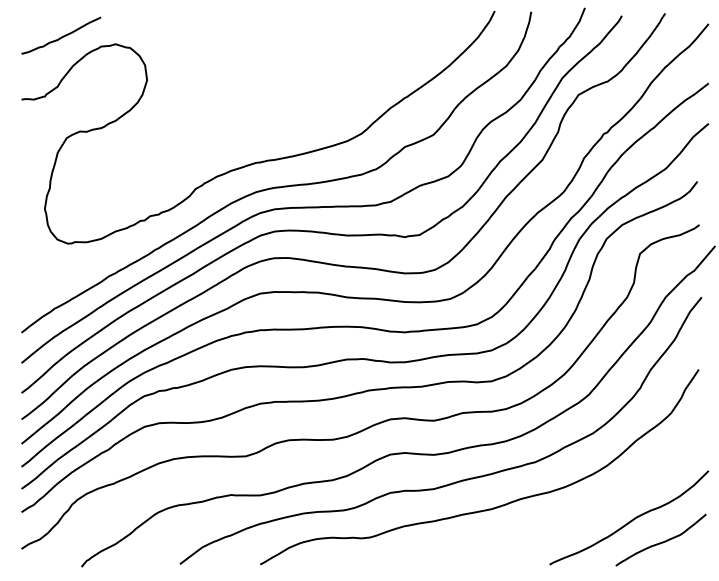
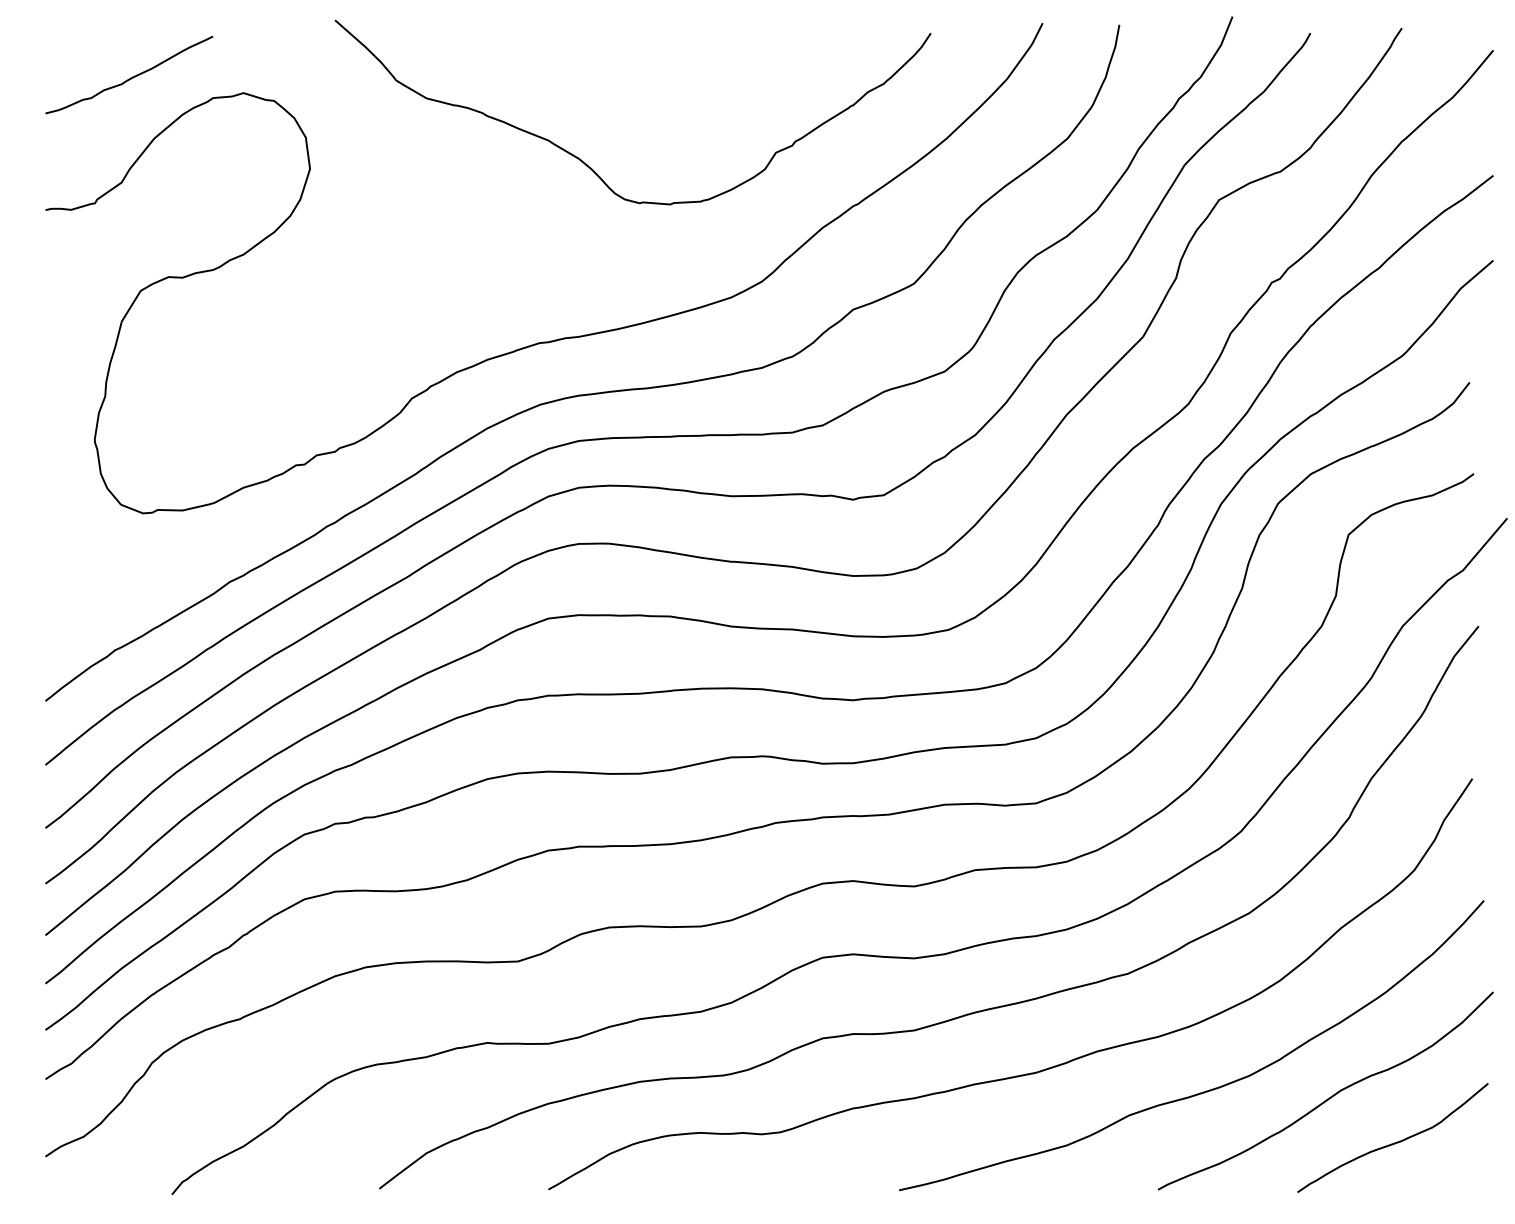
curve: (280, 78) -> (591, 165), added
curve: (573, 516) -> (1208, 1088), added

